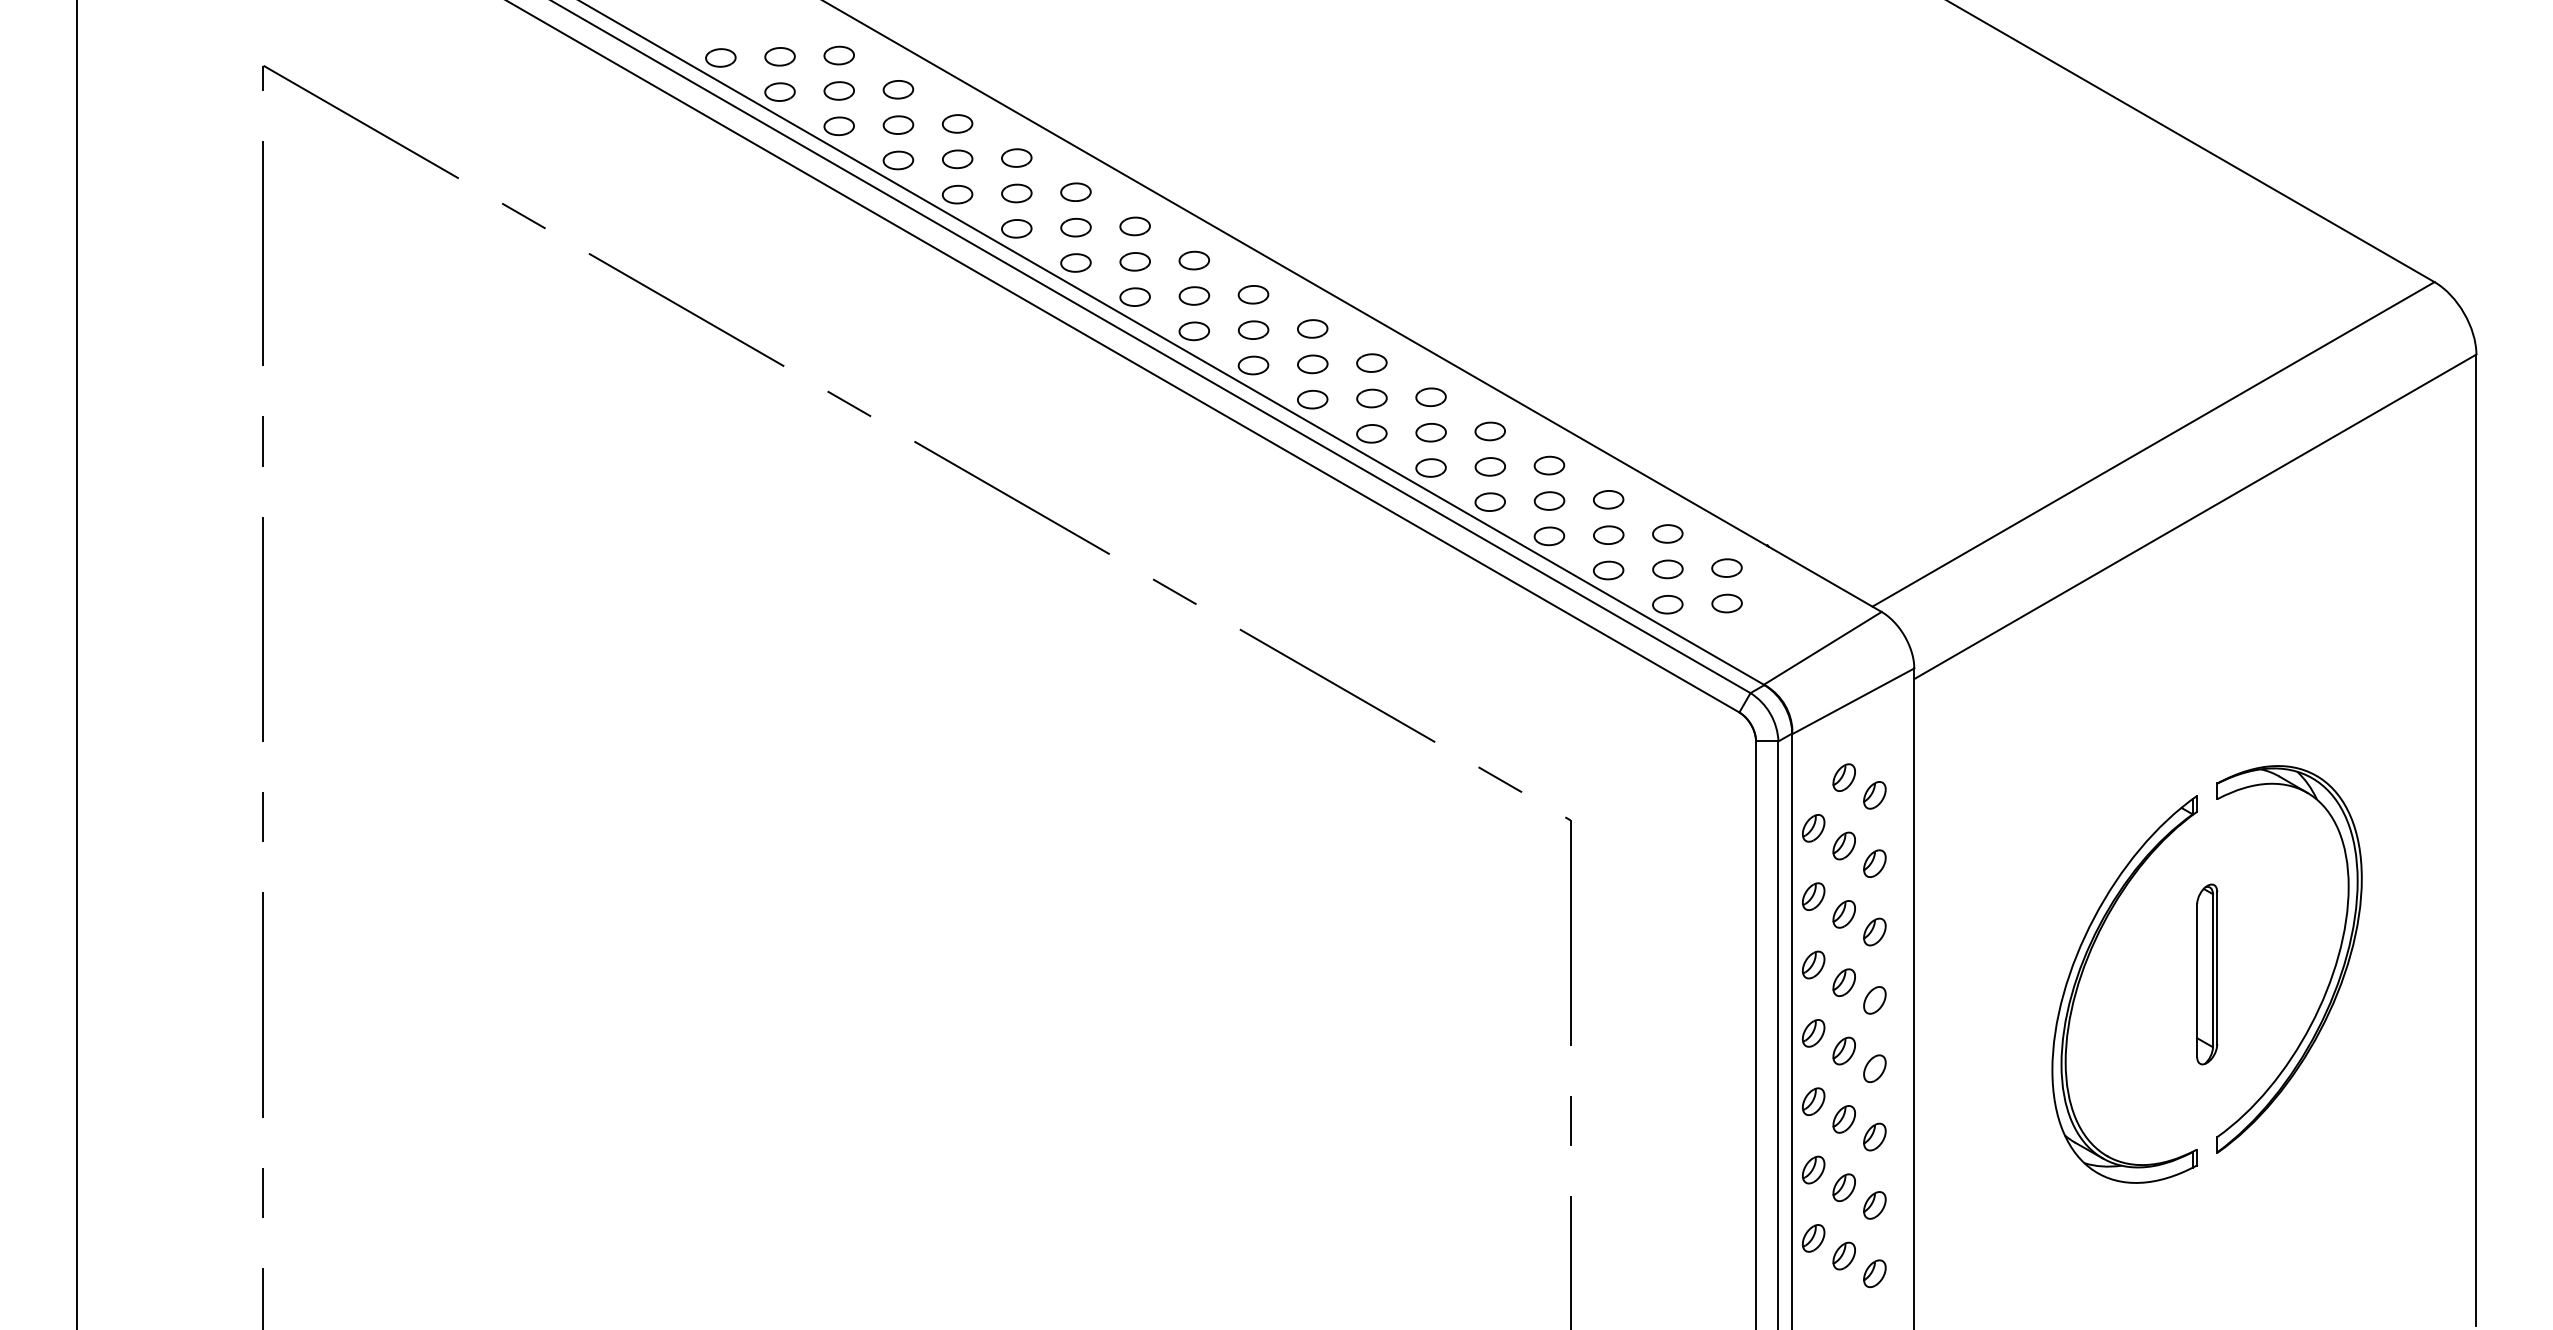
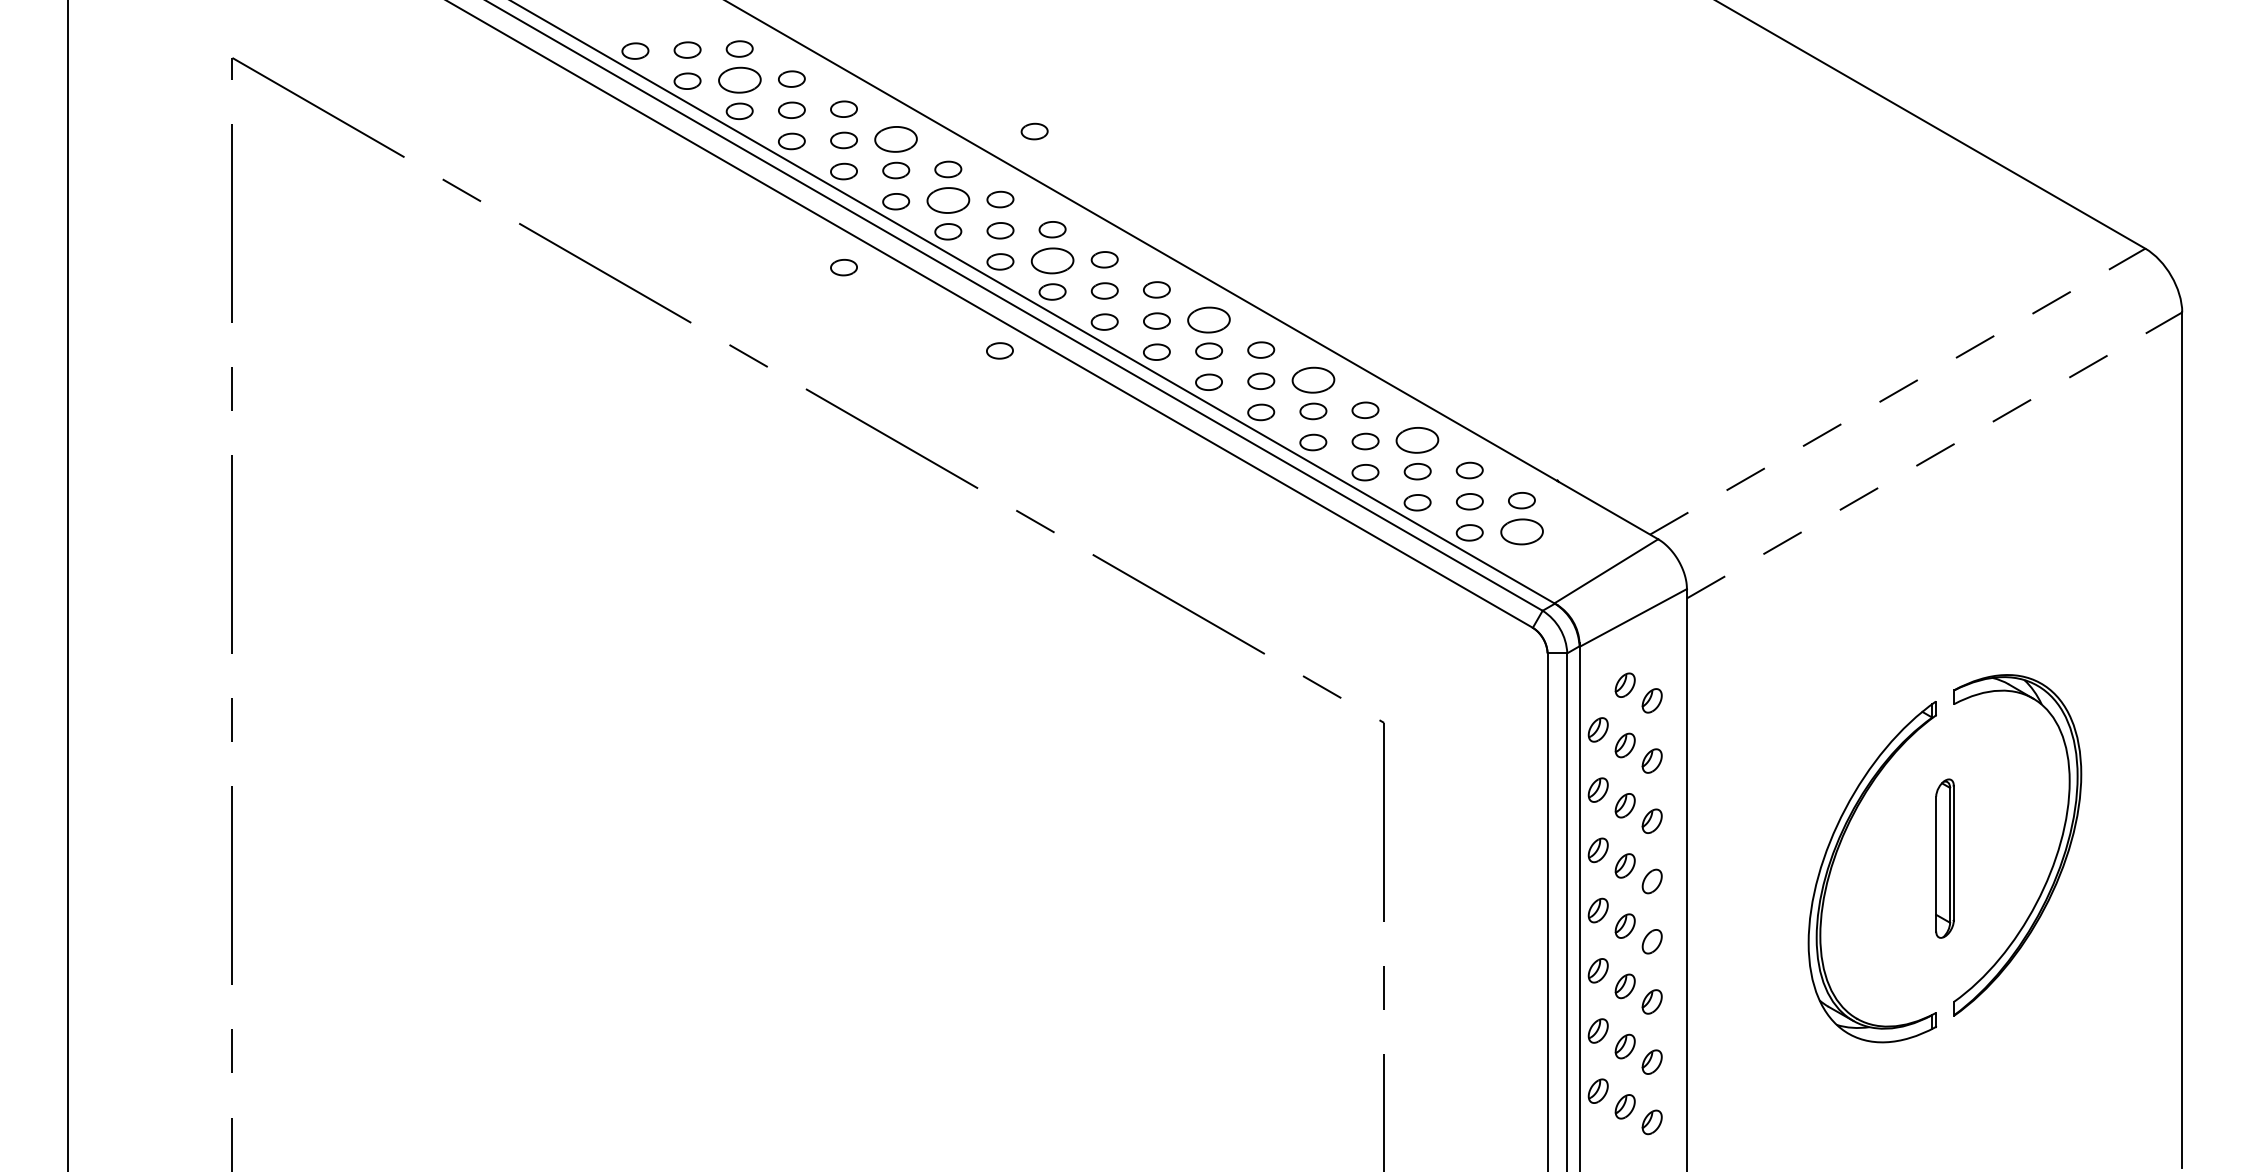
part: (838, 90) -> (739, 79), size x1.6
part: (1173, 148) -> (1034, 130), added
part: (1016, 157) -> (895, 138), size x1.6
part: (1075, 227) -> (947, 200), size x1.6
part: (1194, 295) -> (1052, 260), size x1.6
part: (957, 303) -> (843, 267), added
part: (1371, 362) -> (1208, 319), size x1.6
part: (1134, 397) -> (999, 350), added
part: (1489, 431) -> (1312, 380), size x1.6
line: (2153, 444) -> (1897, 391), solid -> dashed
part: (1608, 499) -> (1417, 440), size x1.6
line: (2195, 516) -> (1934, 455), solid -> dashed
part: (1726, 603) -> (1521, 531), size x1.6

